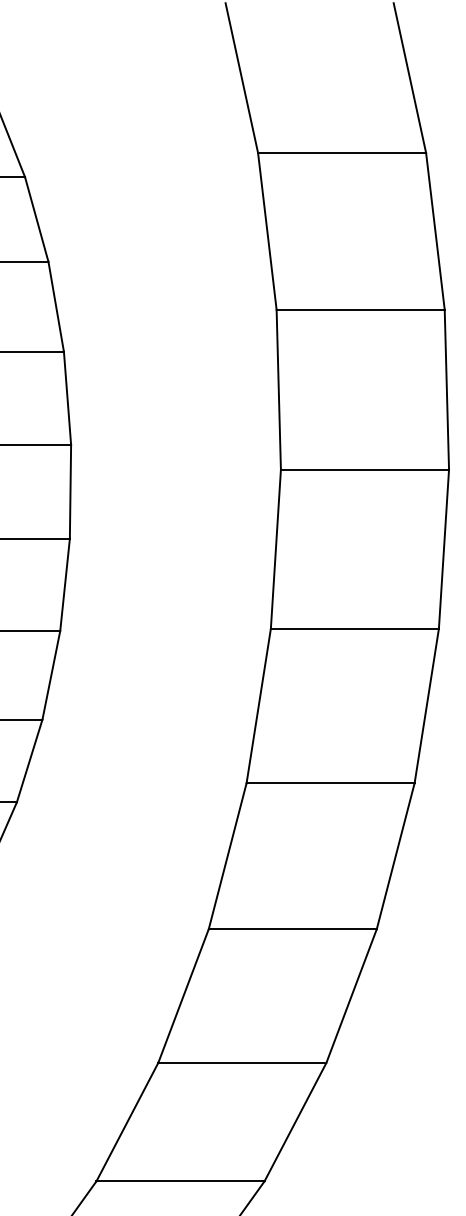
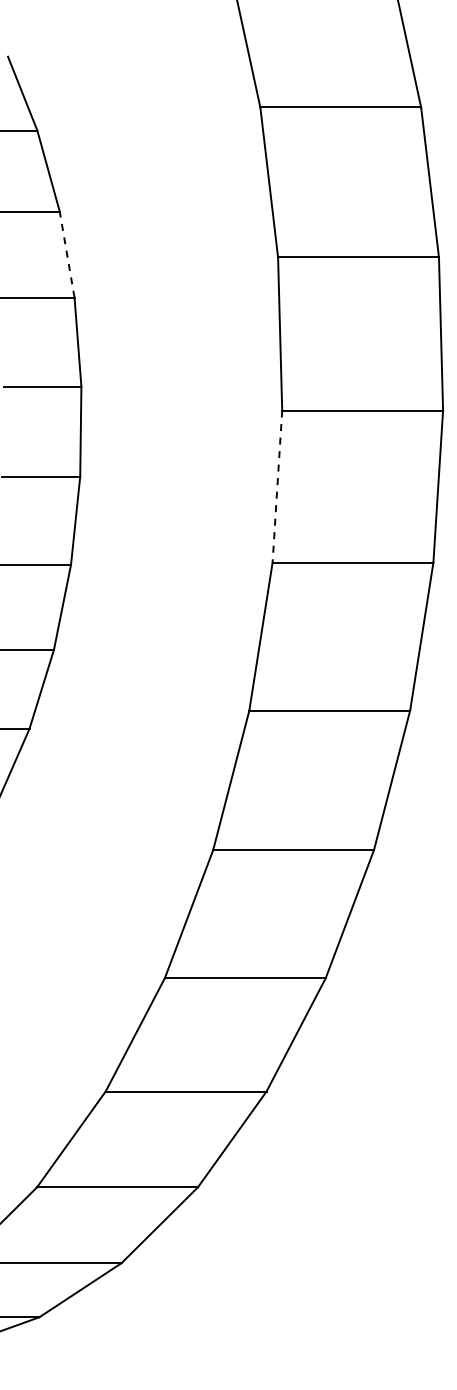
line: (56, 306) -> (67, 254), solid -> dashed
line: (276, 550) -> (277, 487), solid -> dashed

